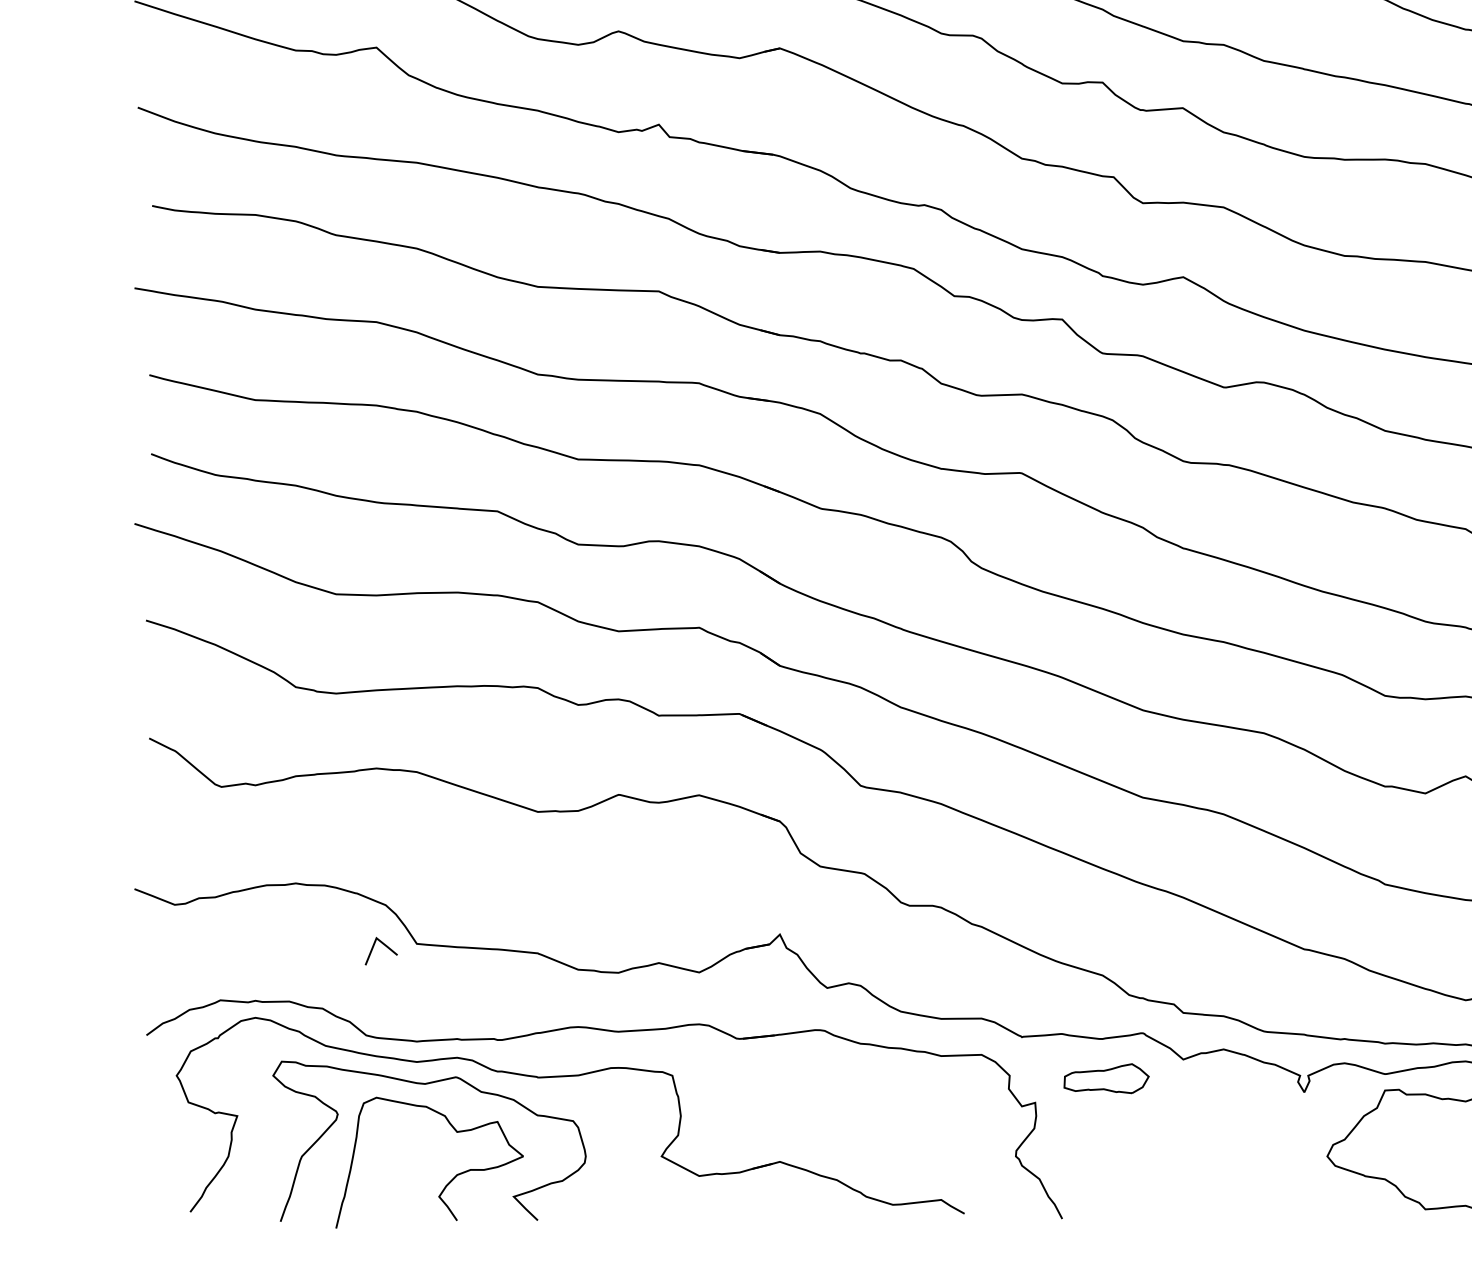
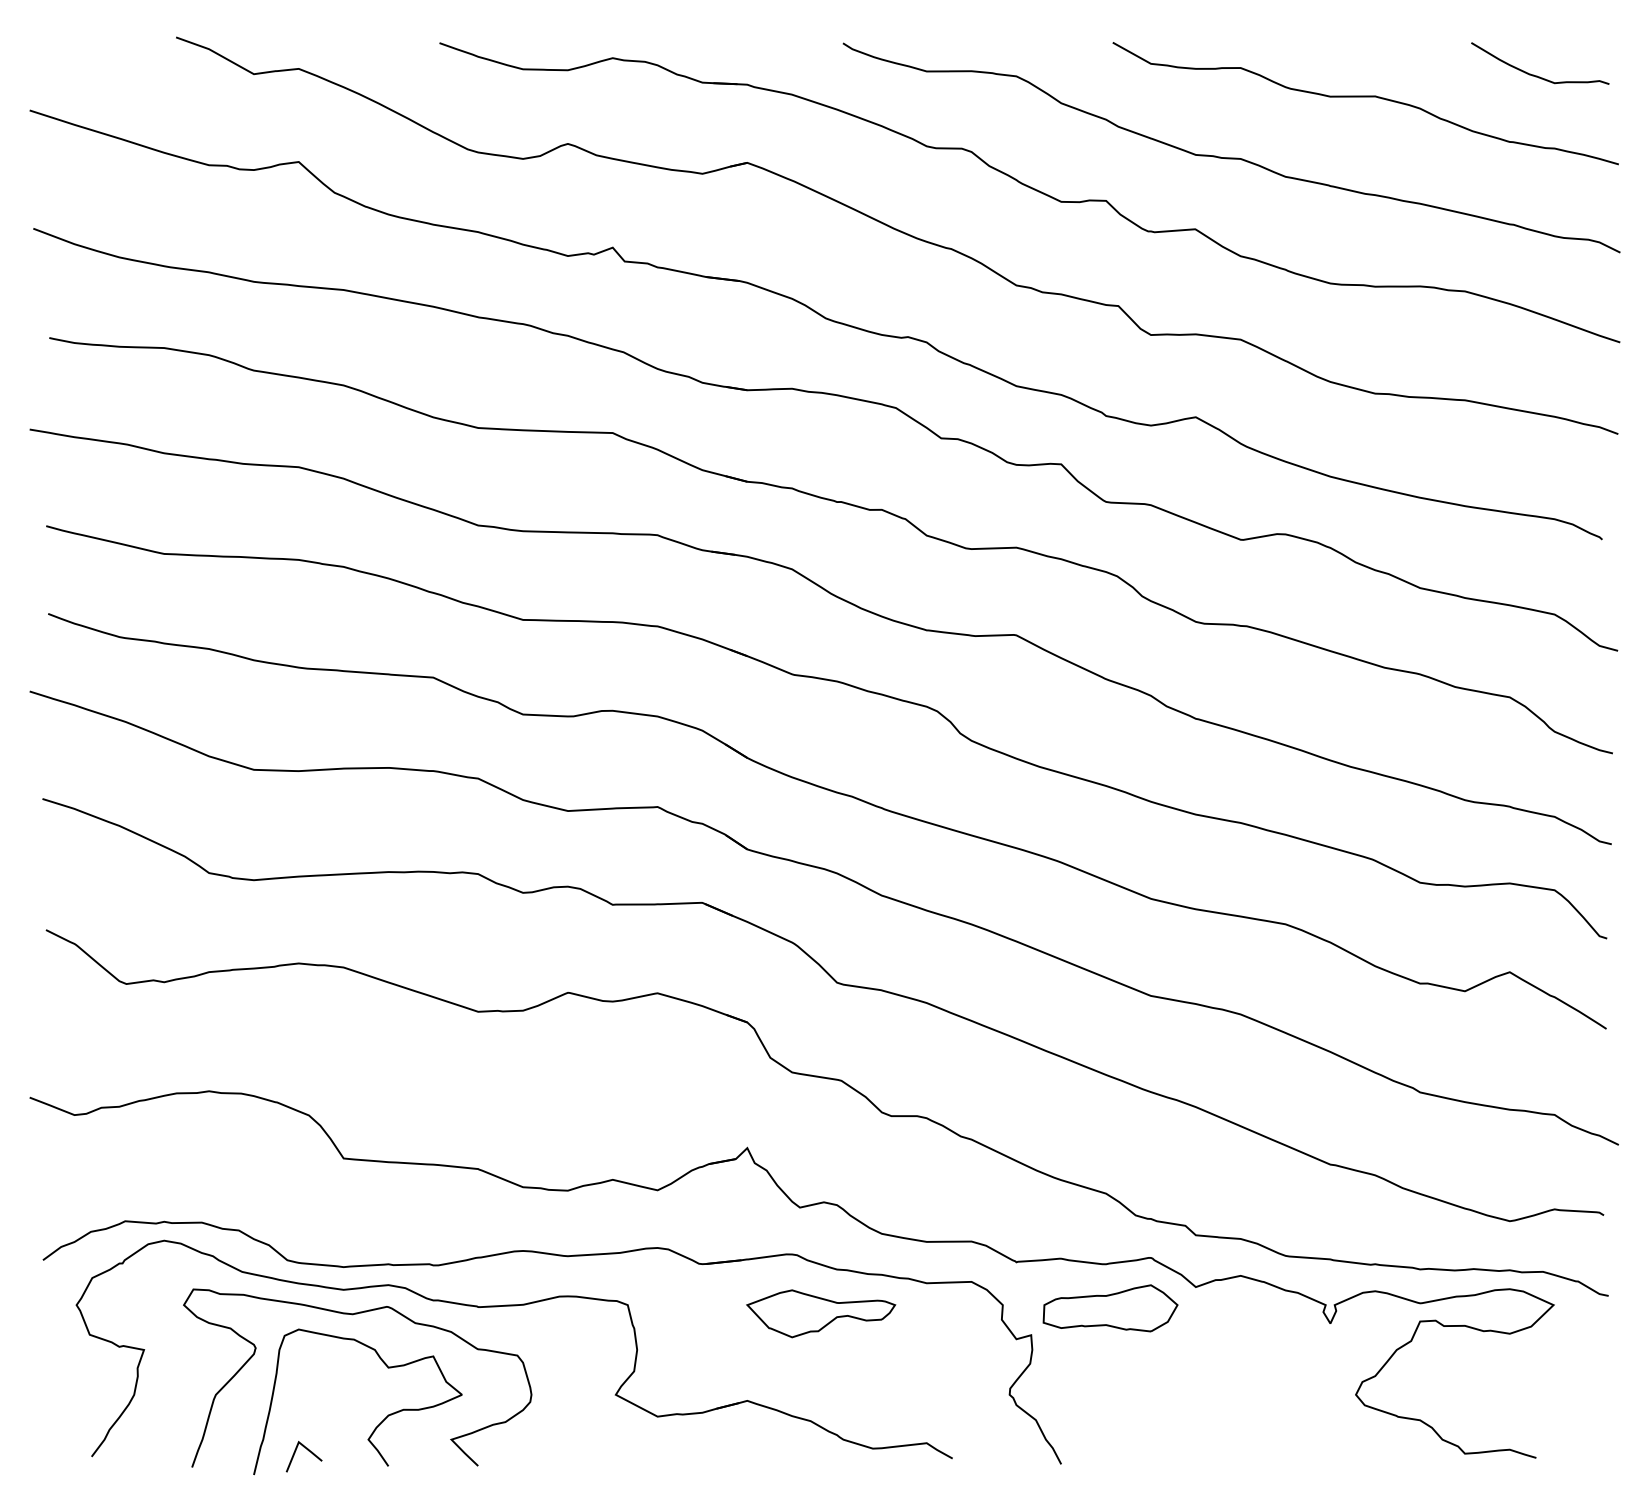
line: (385, 946) -> (308, 1451), moved
part: (1106, 1078) -> (1110, 1308), size x1.43
part: (846, 1083) -> (821, 1313), added

